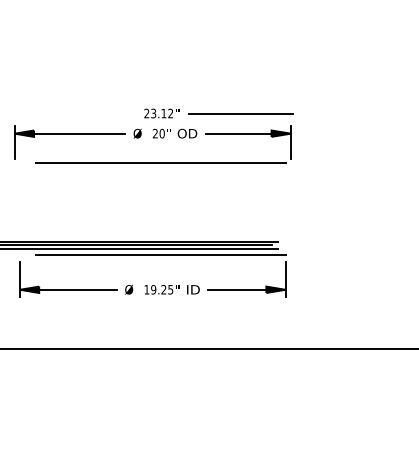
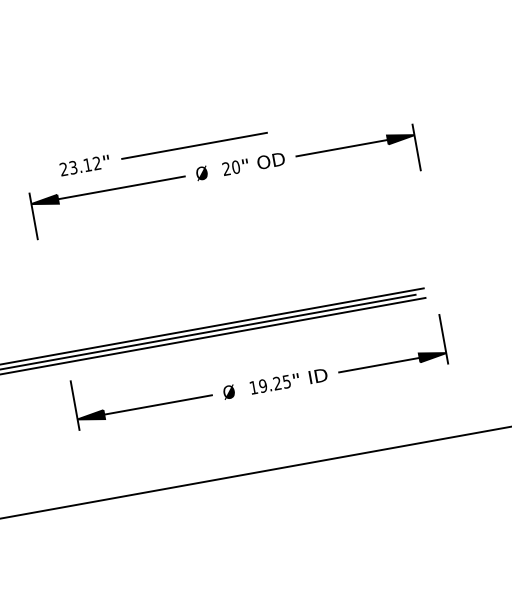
part: (218, 113) -> (163, 151), moved
line: (160, 163) -> (241, 209), removed
line: (160, 254) -> (263, 335), removed

